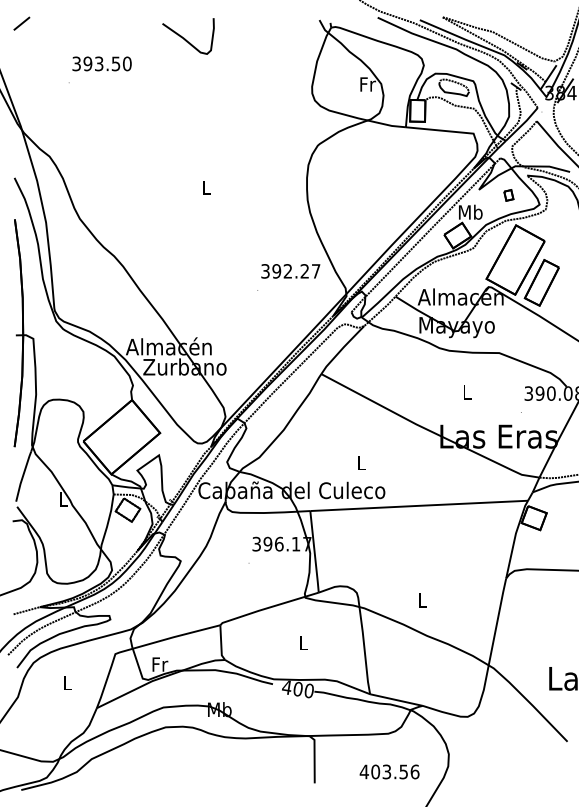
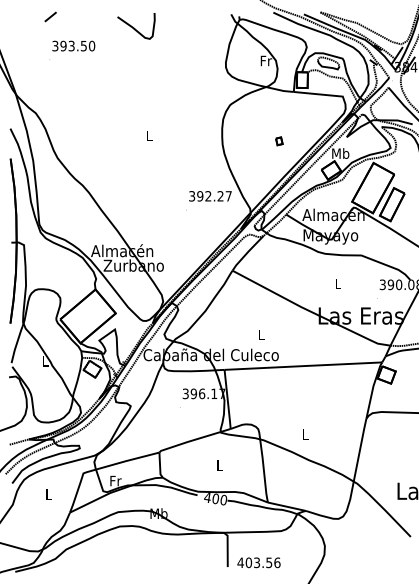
line: (21, 23) -> (50, 16), moved
part: (509, 195) -> (279, 141), moved
text: (388, 771) -> (258, 562), moved

